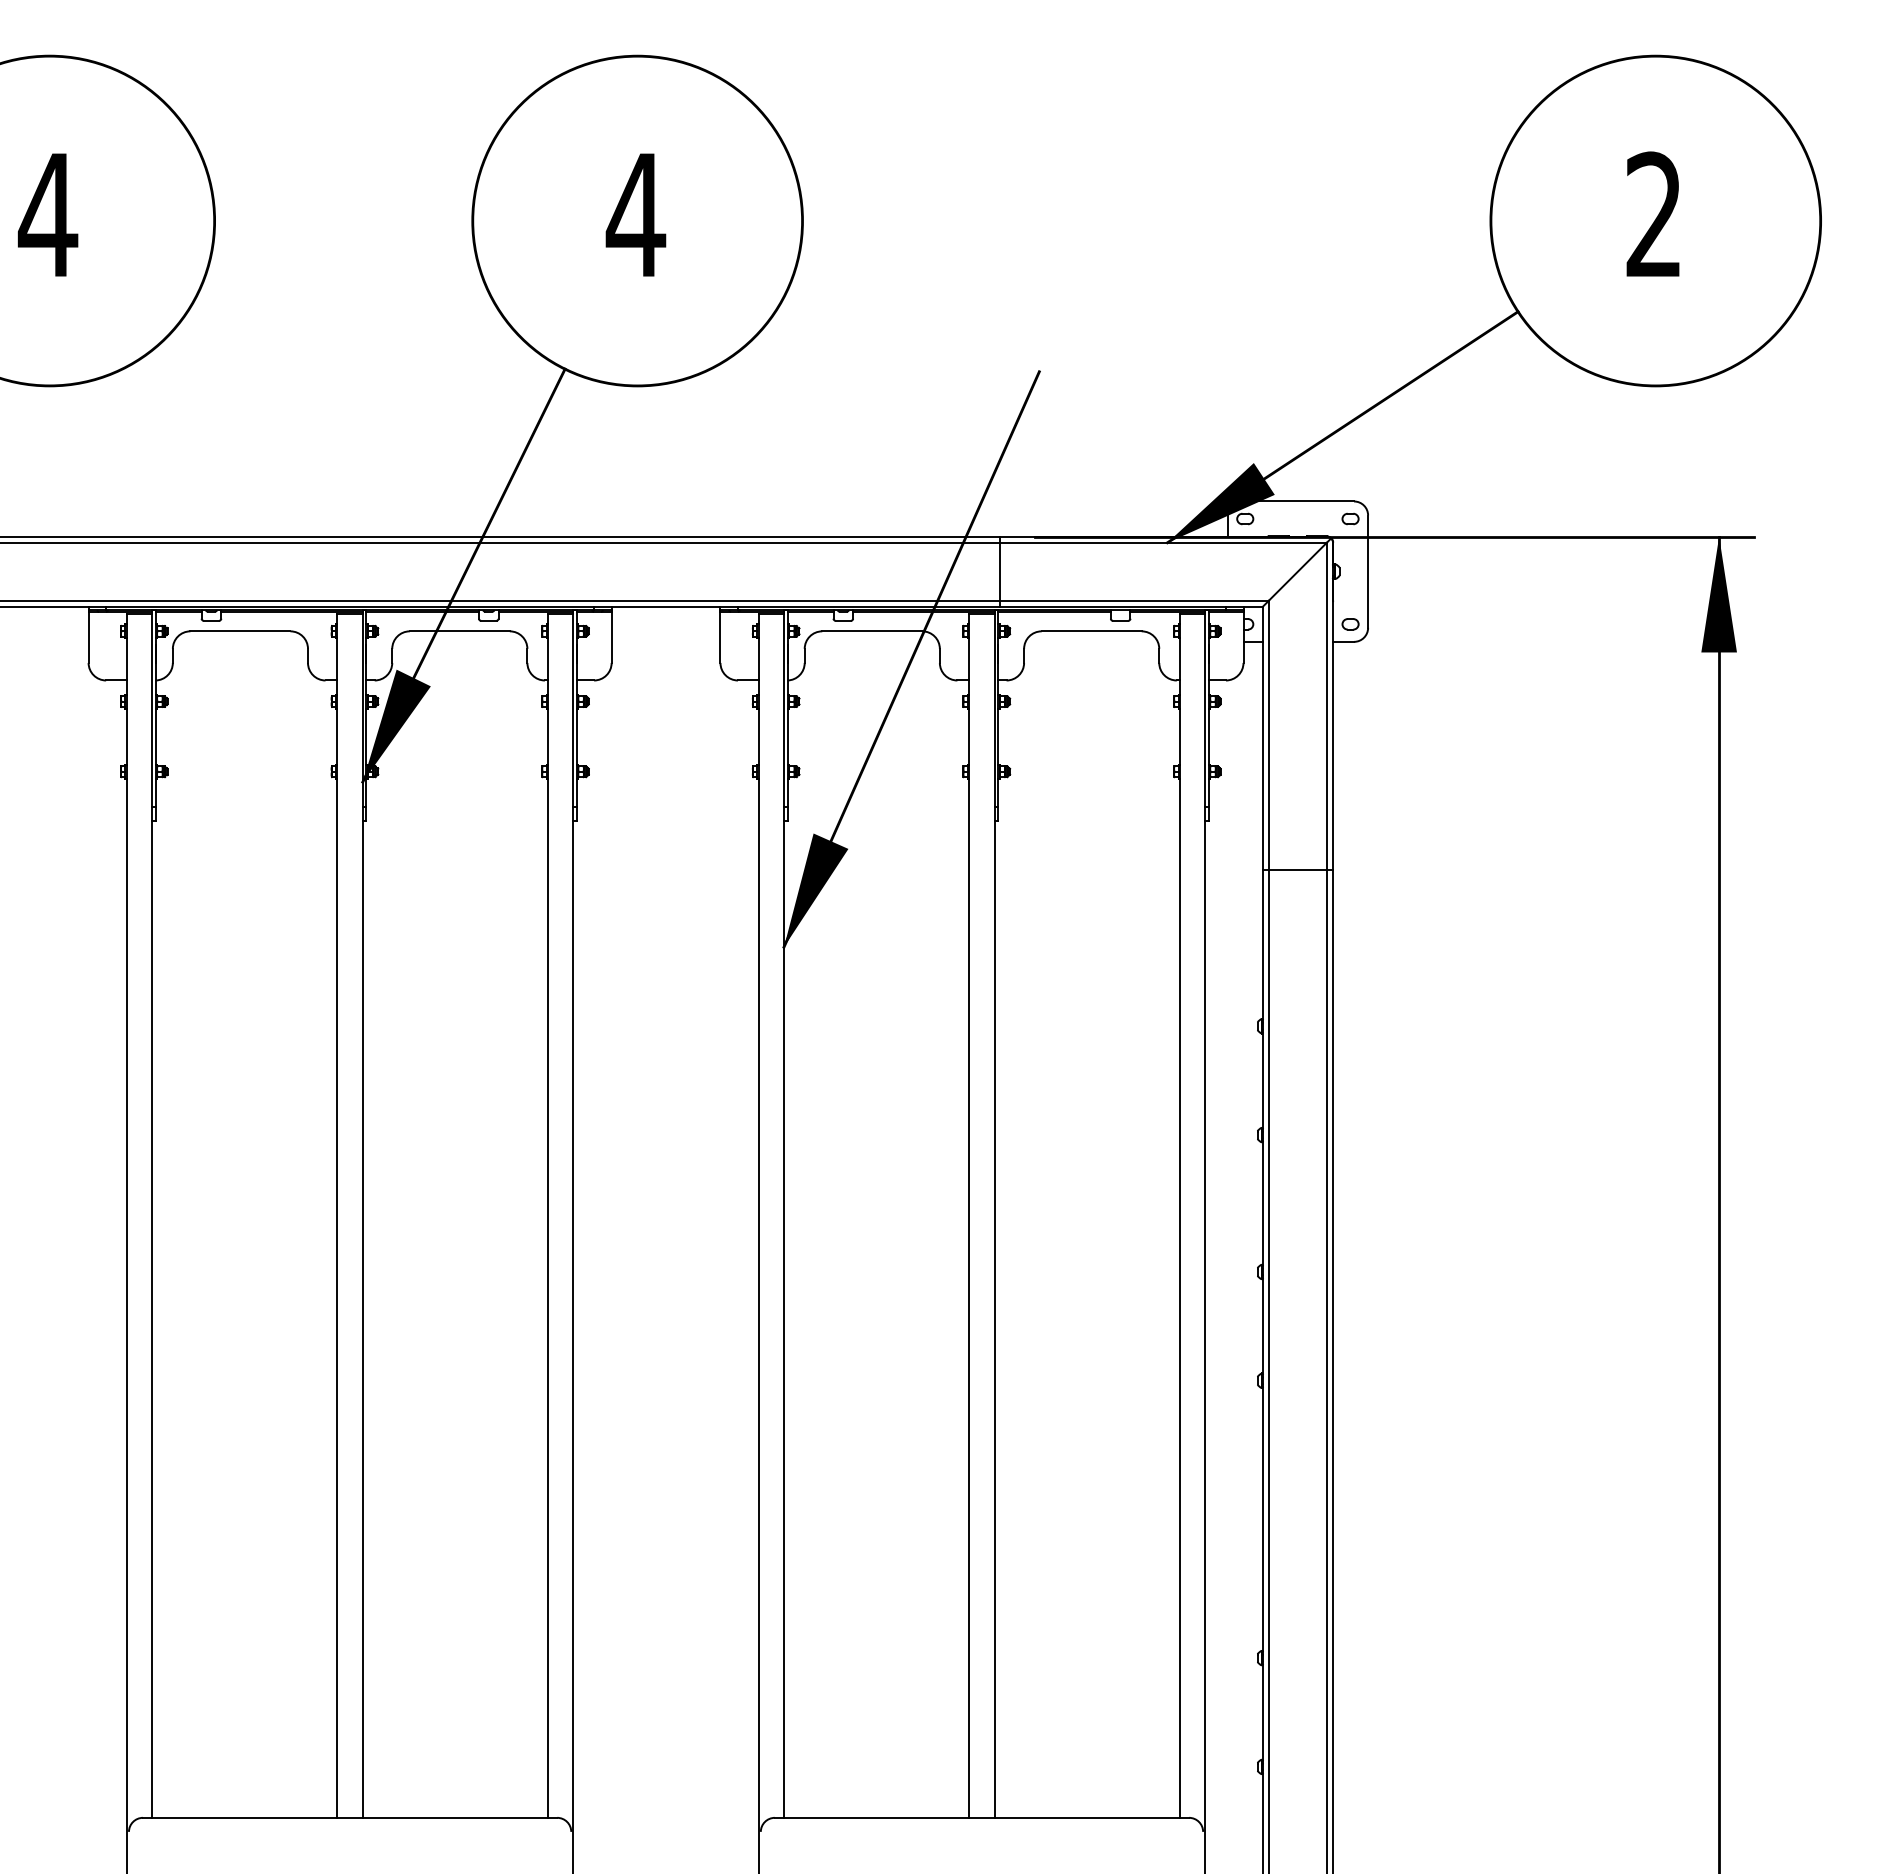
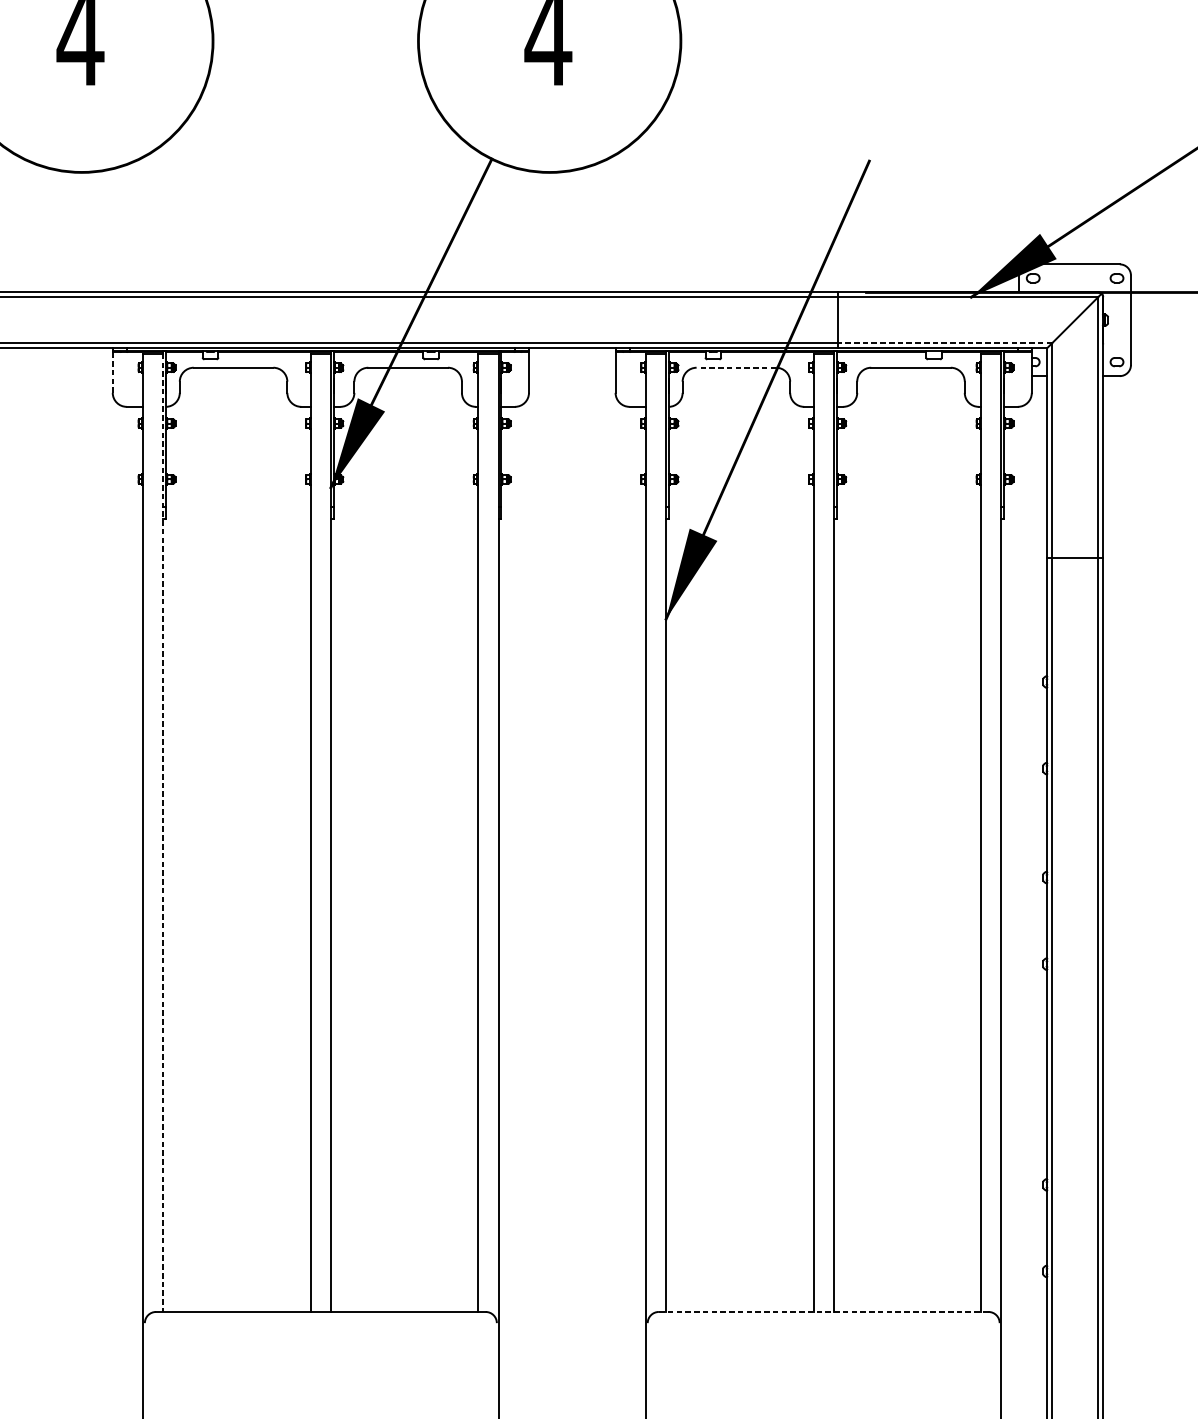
line: (1134, 600) -> (945, 343), solid -> dashed
line: (871, 631) -> (735, 367), solid -> dashed
line: (88, 637) -> (112, 372), solid -> dashed
line: (152, 1216) -> (163, 833), solid -> dashed
line: (981, 1817) -> (823, 1311), solid -> dashed

